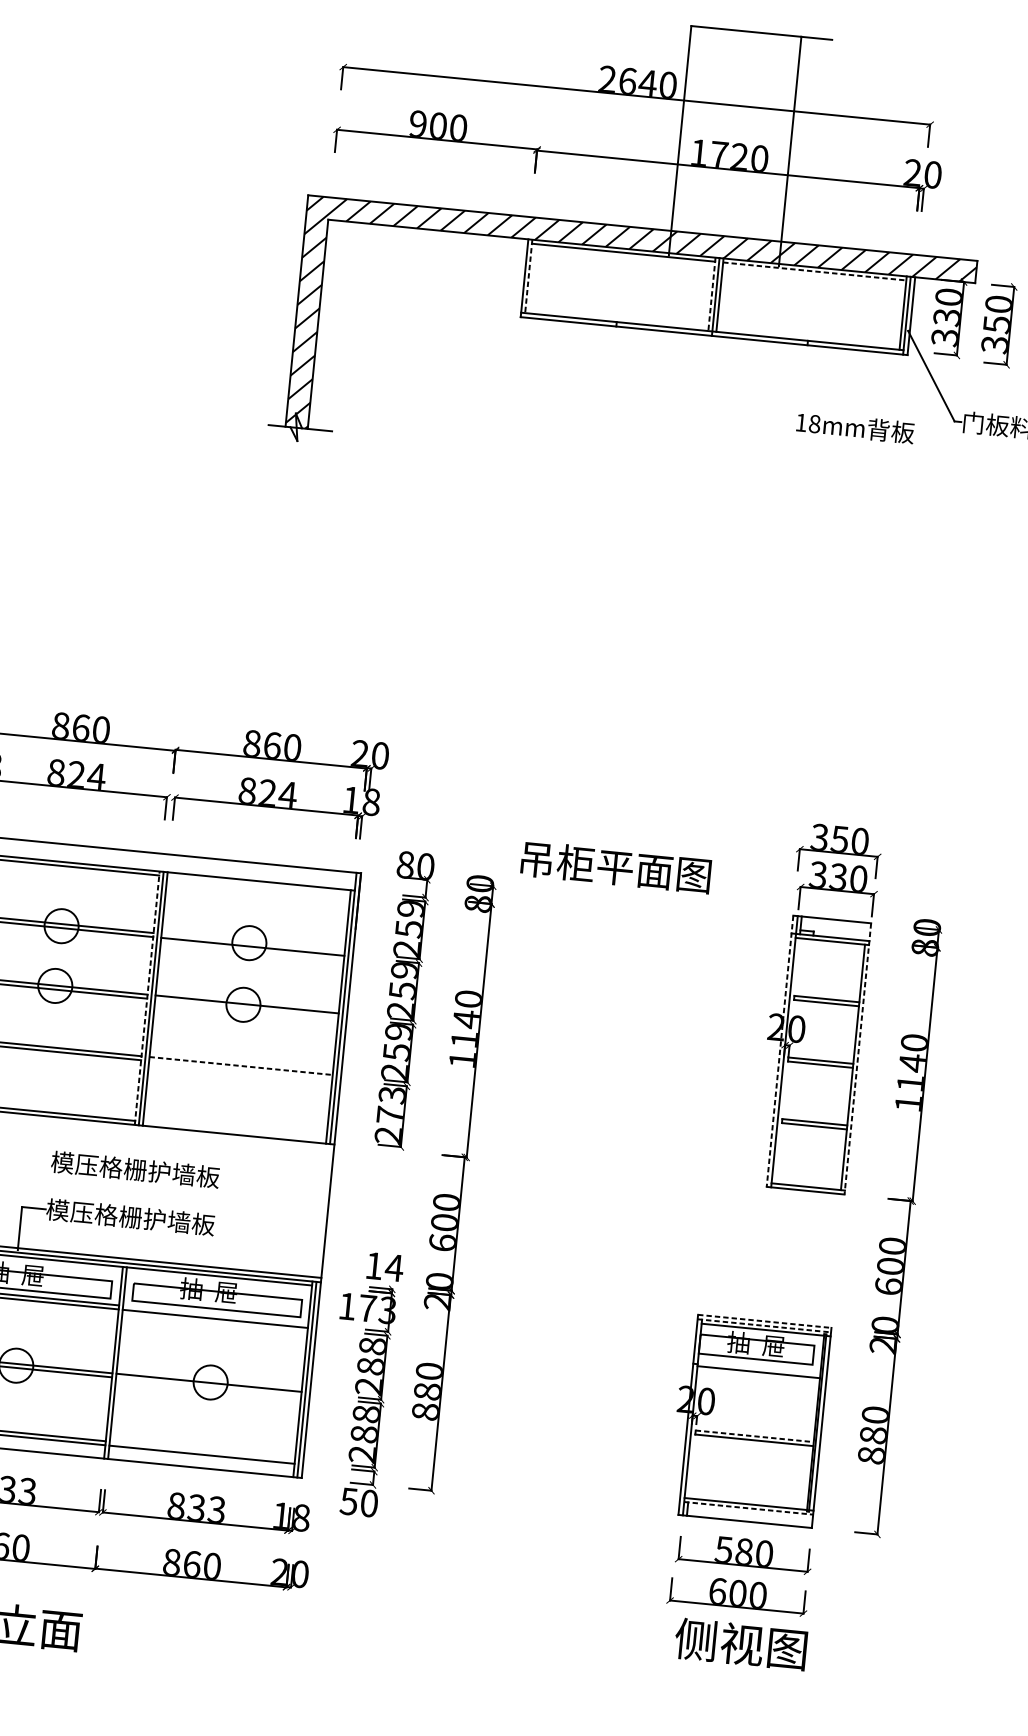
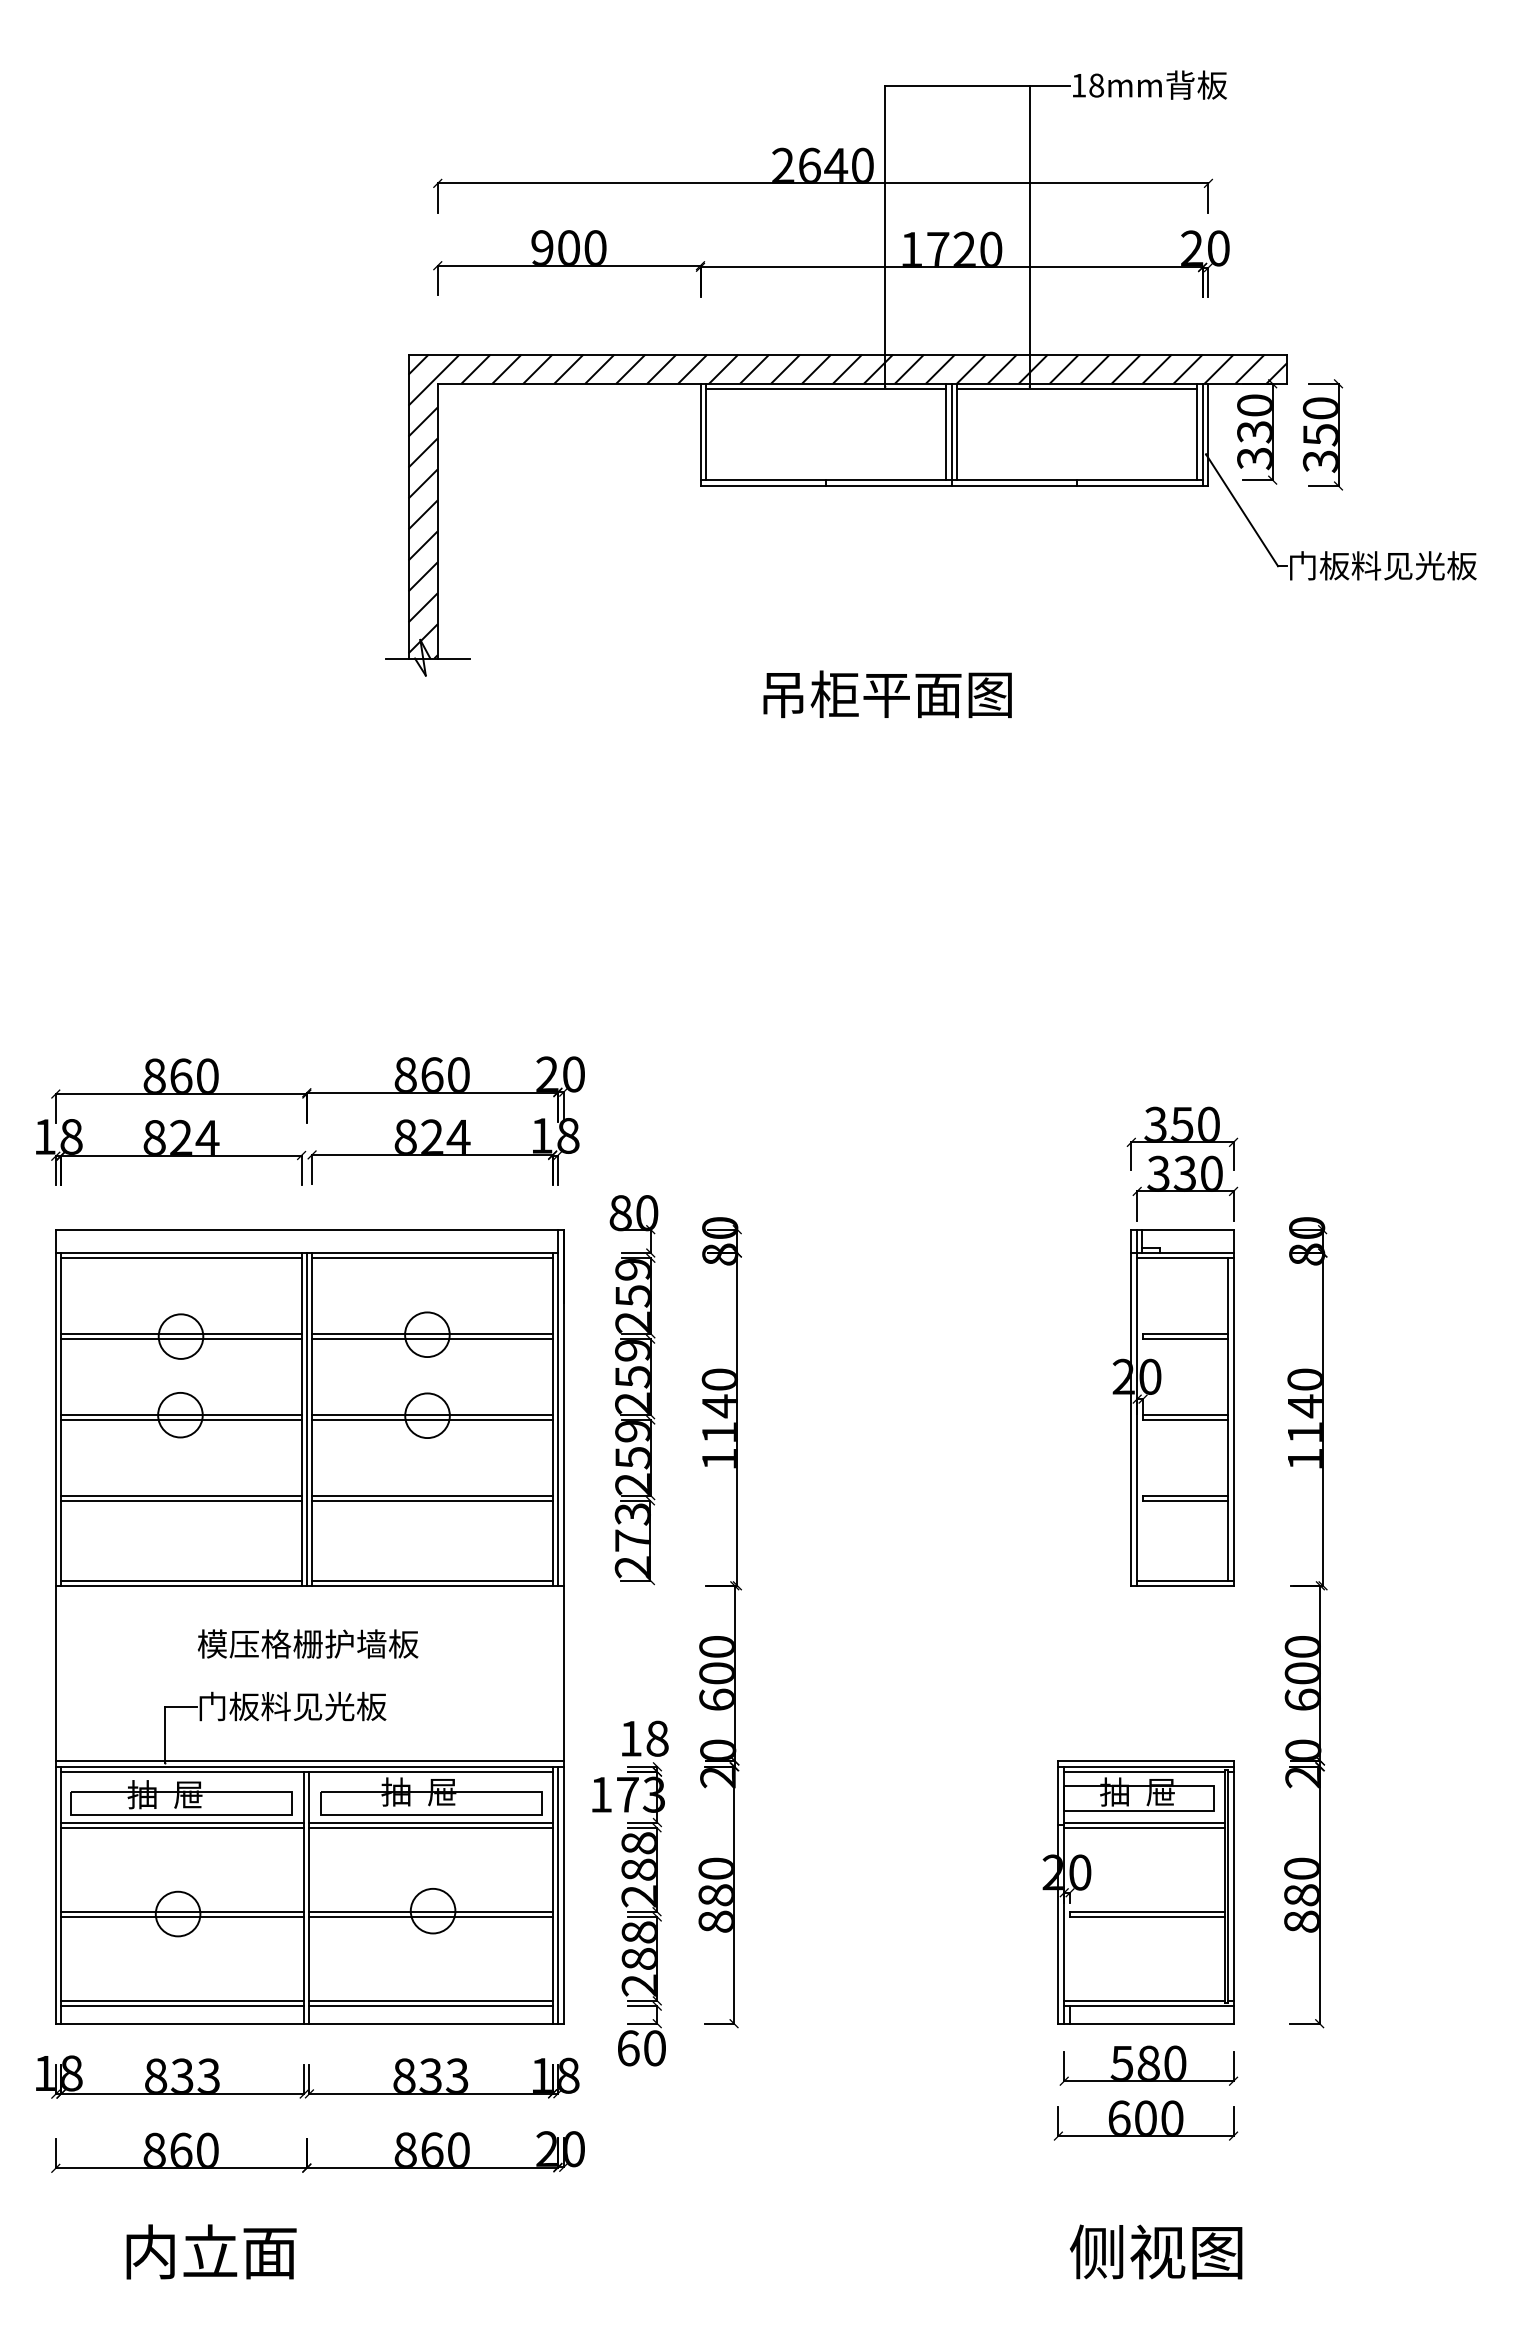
line: (815, 271) -> (1077, 389), dashed -> solid
line: (528, 276) -> (705, 432), dashed -> solid
line: (712, 294) -> (946, 432), dashed -> solid
text: (855, 427) -> (1149, 84), moved
text: (616, 866) -> (887, 693), moved
line: (258, 885) -> (432, 1258), added
line: (253, 942) -> (432, 1333), added
line: (147, 997) -> (301, 1418), dashed -> solid
line: (246, 1008) -> (432, 1419), added
line: (780, 1051) -> (1131, 1408), dashed -> solid
line: (857, 1059) -> (1233, 1408), dashed -> solid
line: (241, 1065) -> (432, 1495), dashed -> solid
line: (240, 1069) -> (432, 1500), added
line: (234, 1130) -> (432, 1580), added
text: (130, 1217) -> (307, 1706), 模压格栅护墙板 -> 门板料见光板
text: (394, 1267) -> (657, 1738), 14 -> 18
line: (215, 1314) -> (430, 1822), added
line: (764, 1320) -> (1145, 1760), dashed -> solid
line: (764, 1325) -> (1145, 1766), dashed -> solid
line: (759, 1368) -> (1144, 1822), added
line: (208, 1386) -> (430, 1916), added
line: (754, 1436) -> (1147, 1911), dashed -> solid
line: (202, 1450) -> (430, 2000), added
text: (348, 1501) -> (627, 2048), 50 -> 60
line: (748, 1508) -> (1148, 2006), dashed -> solid
text: (741, 1643) -> (1156, 2251), moved

